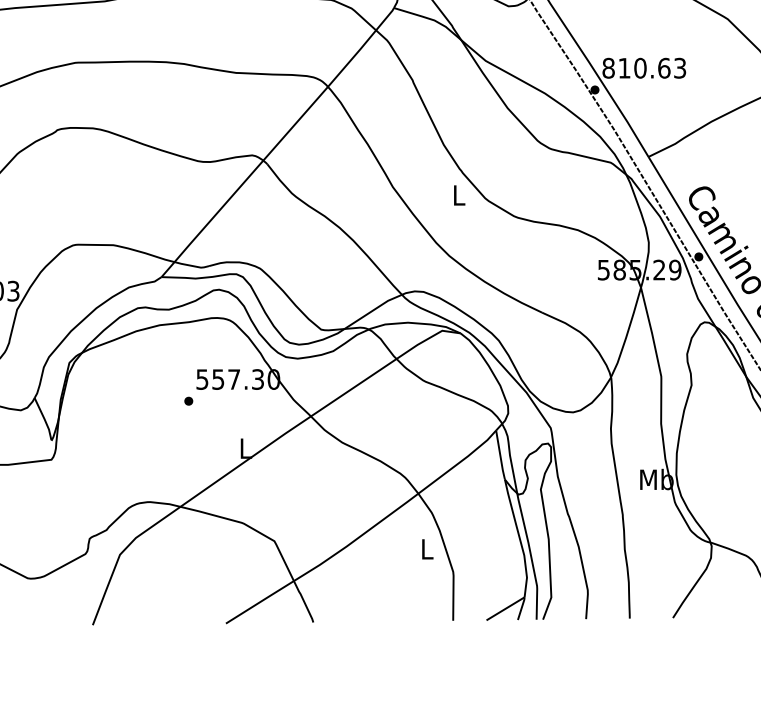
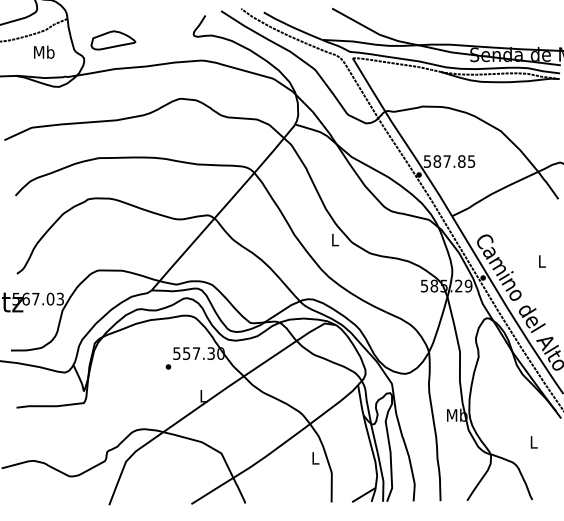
text: (644, 68) -> (449, 161), 810.63 -> 587.85

